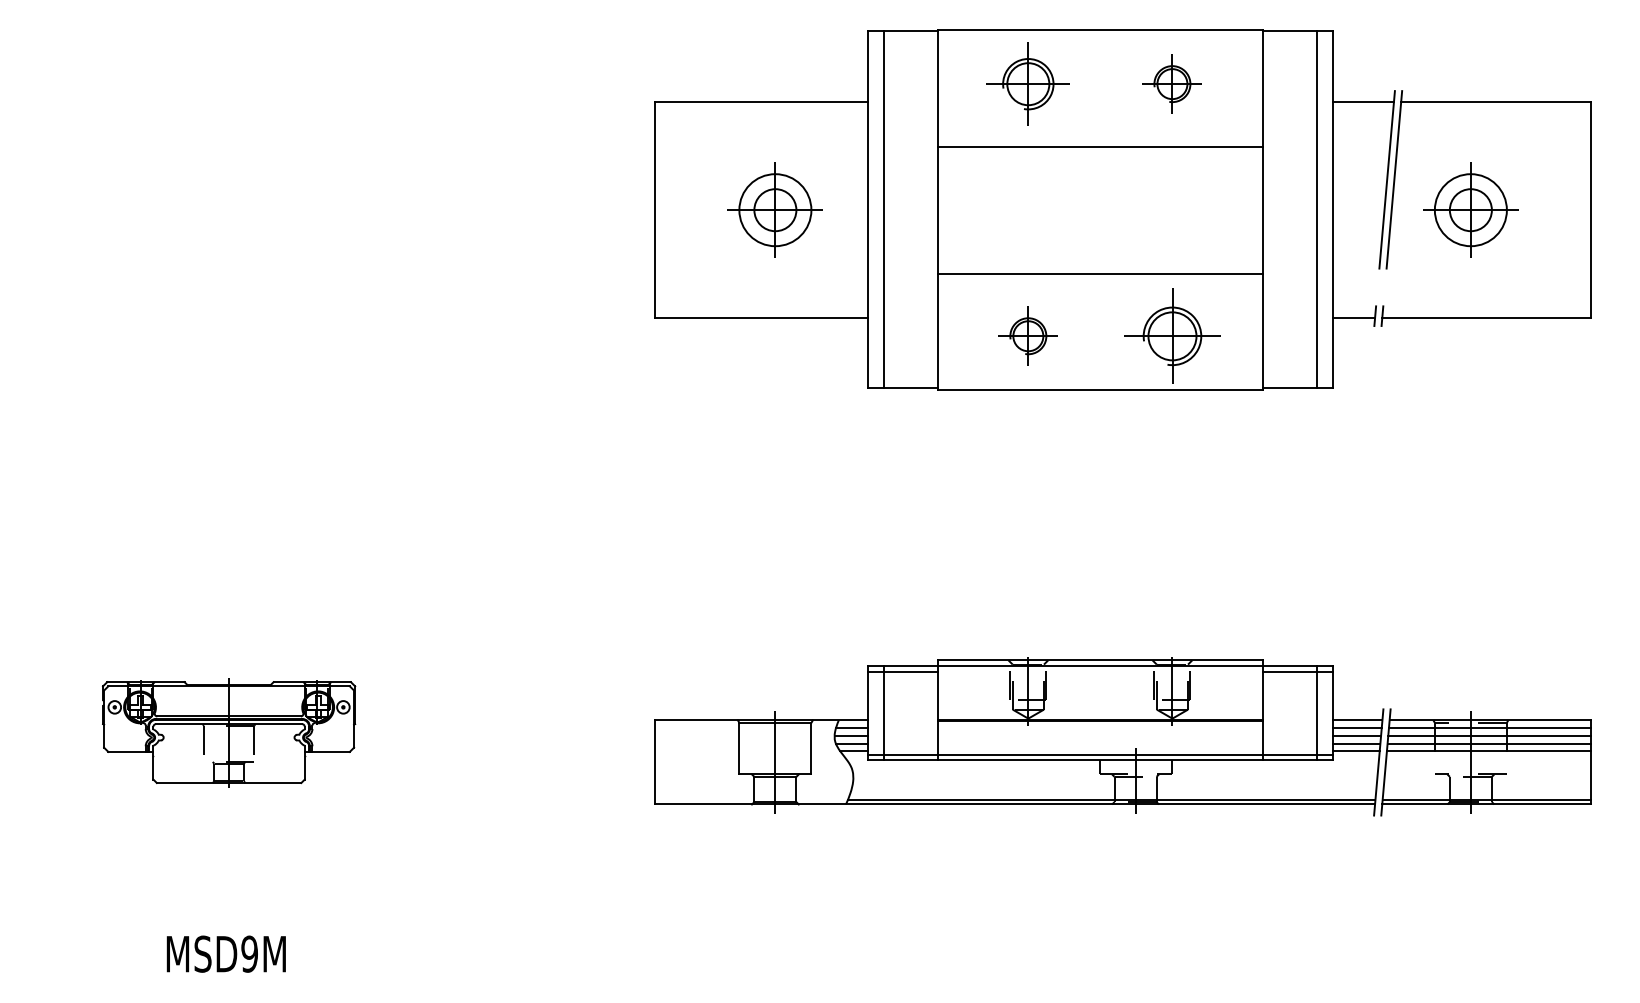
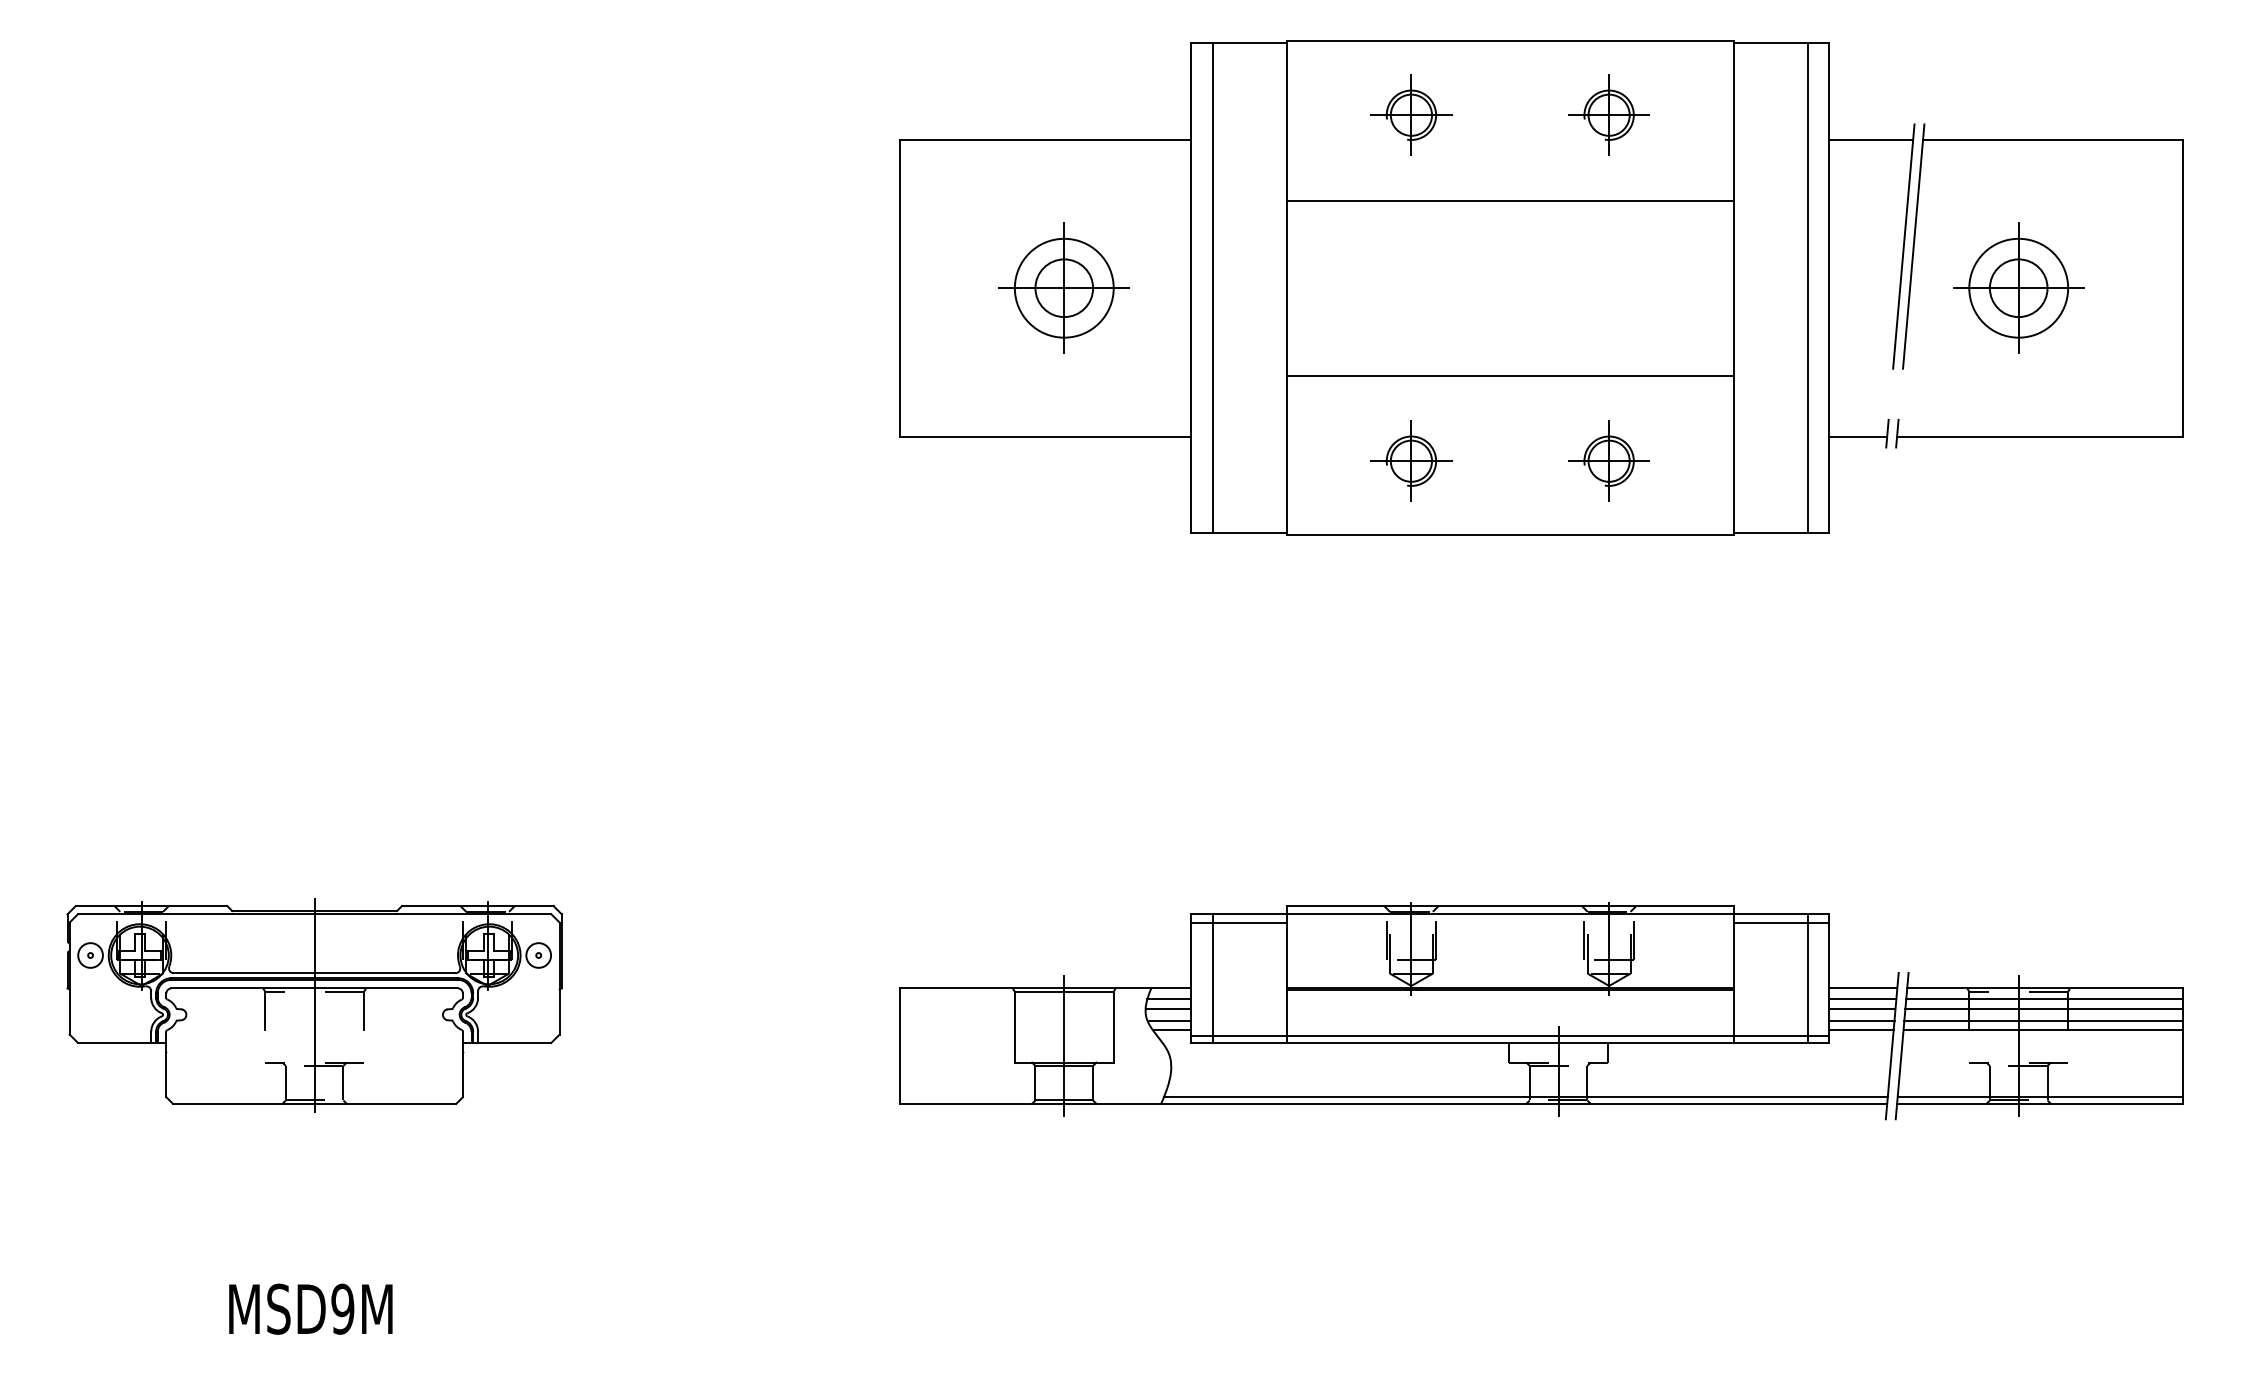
part: (1028, 83) -> (1411, 114), size x0.71
part: (1171, 335) -> (1608, 460), size x0.62
part: (229, 732) -> (314, 1005), size x1.43

